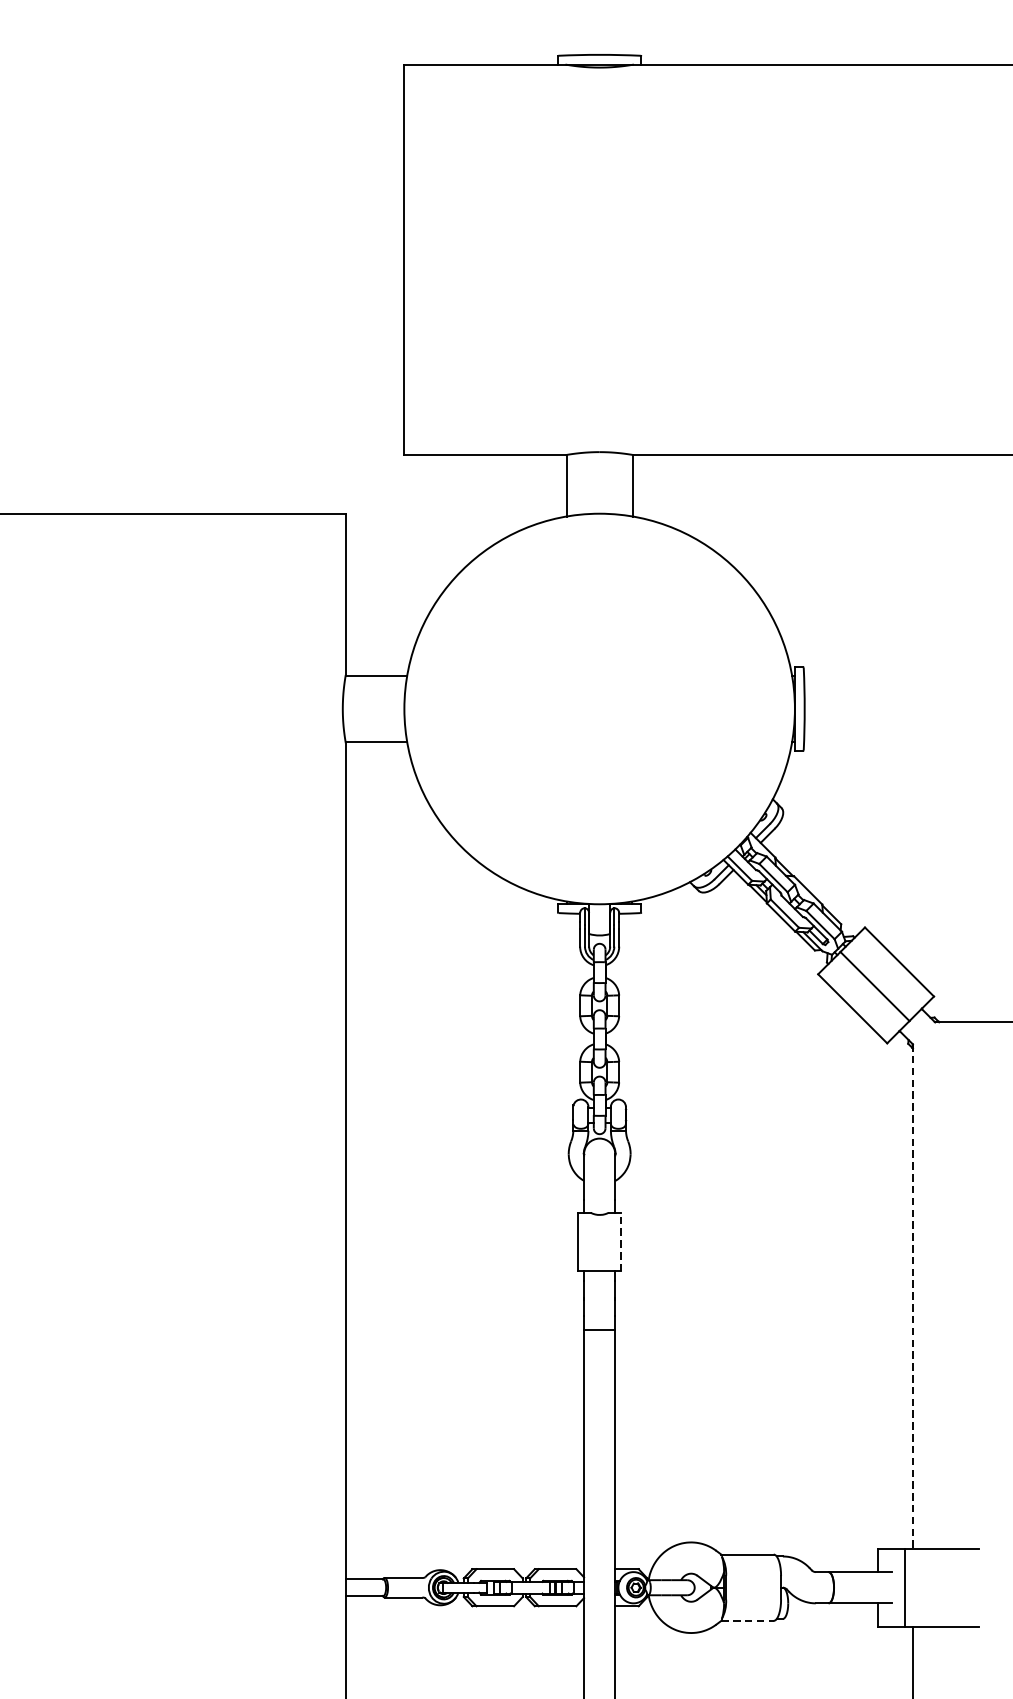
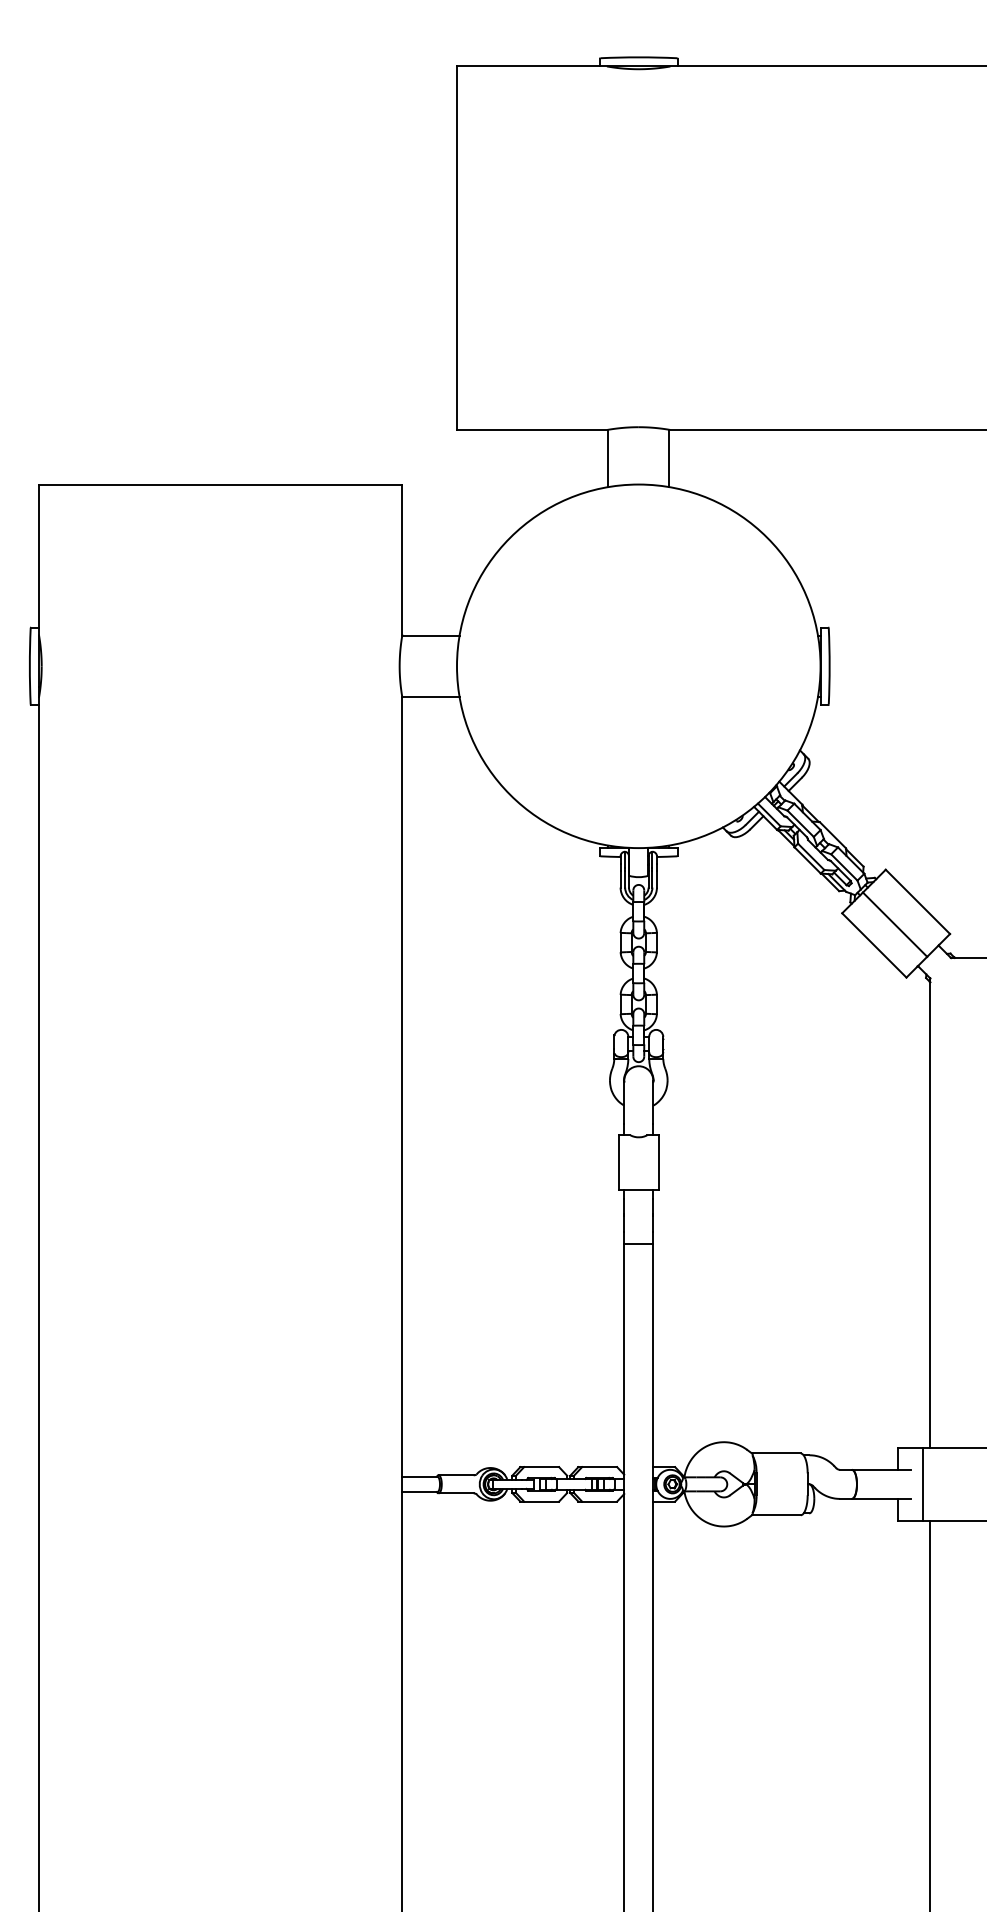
line: (620, 1241) -> (658, 1162), dashed -> solid
line: (913, 1296) -> (930, 1213), dashed -> solid
line: (747, 1621) -> (776, 1515), dashed -> solid

